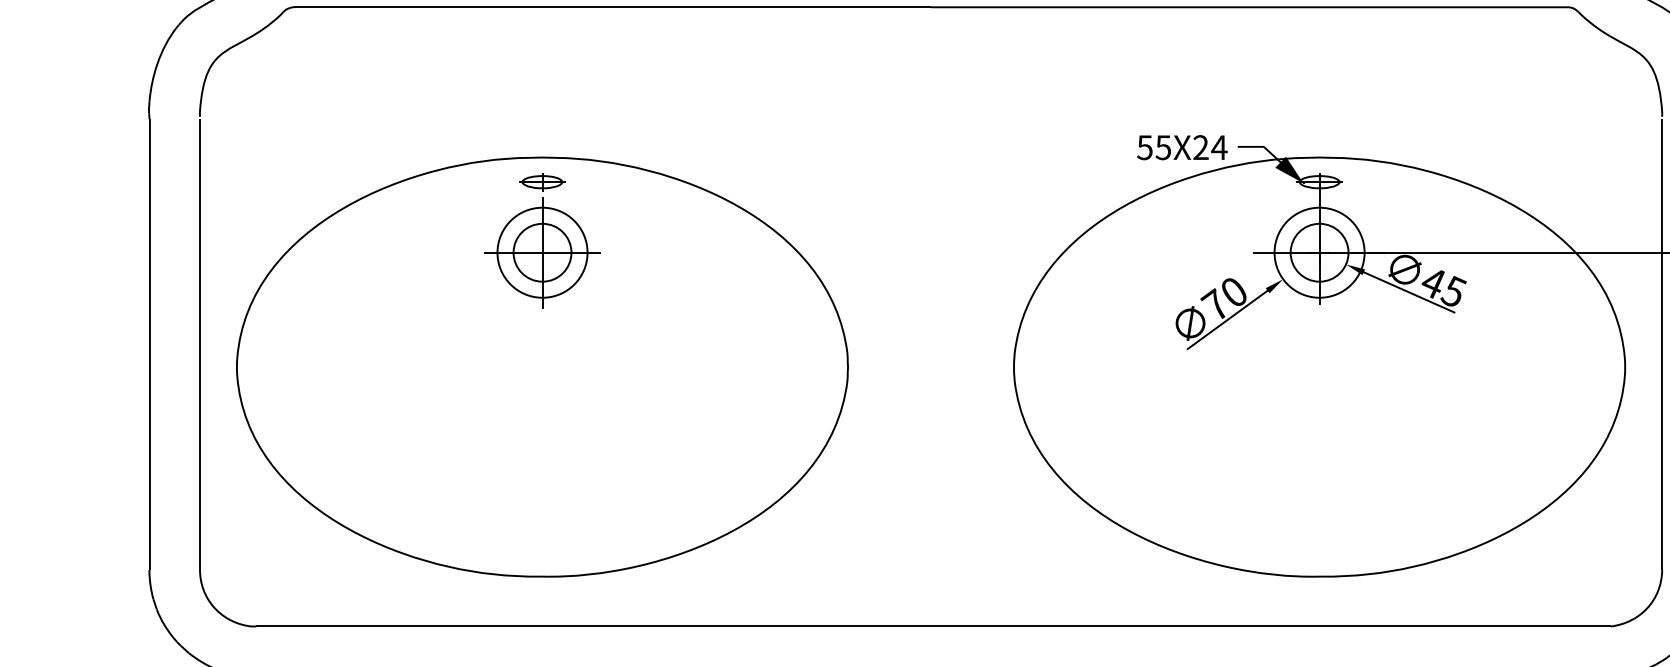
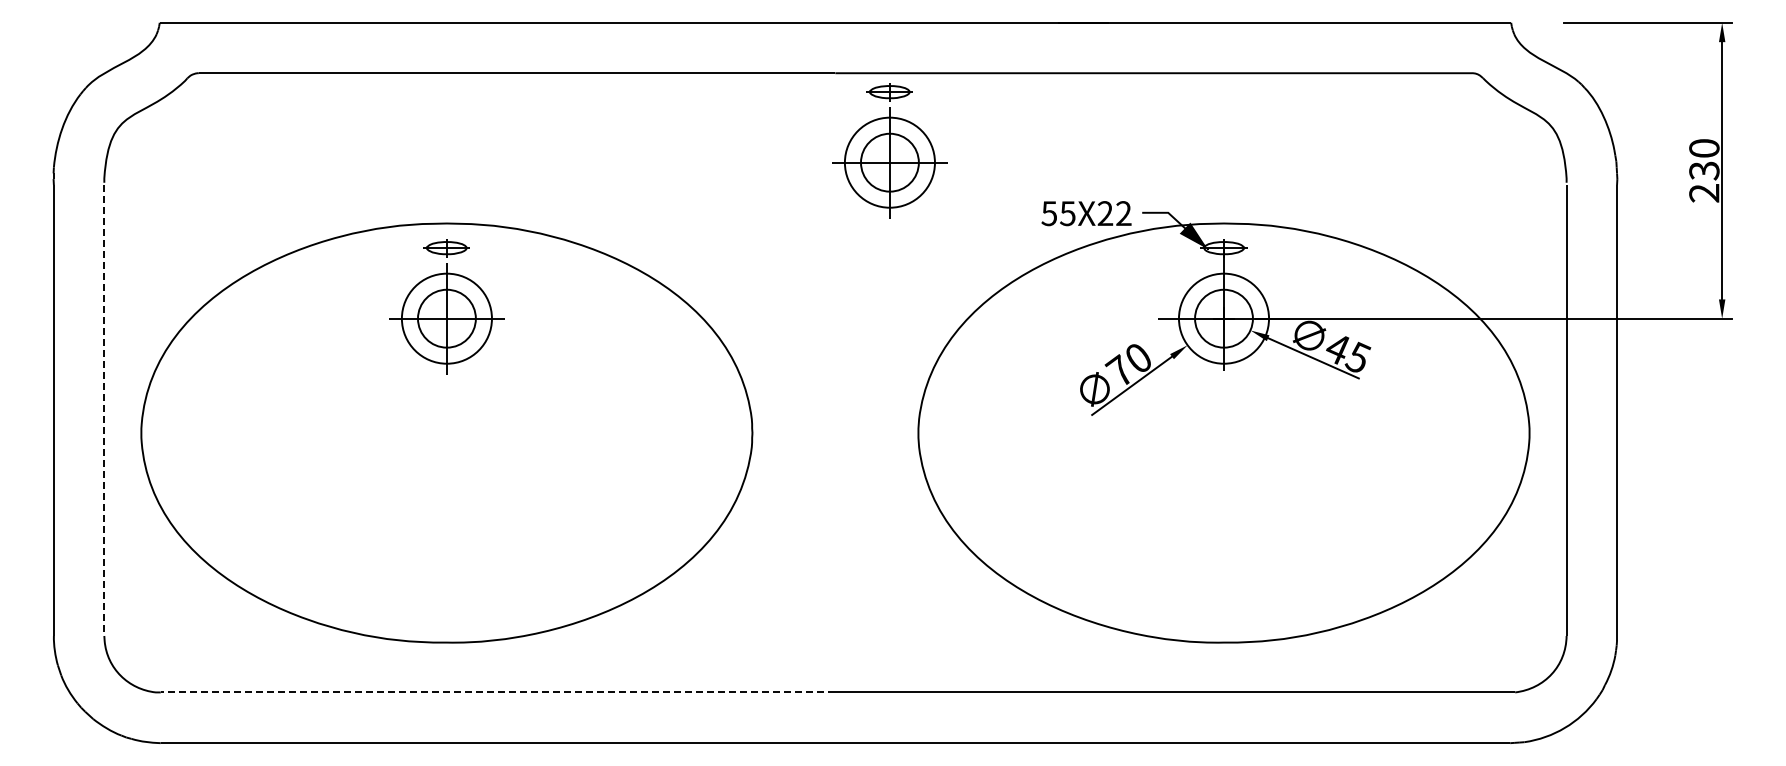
part: (985, 84) -> (889, 150), added
text: (1219, 147) -> (1123, 213), 55X24 -> 55X22
line: (200, 345) -> (104, 411), solid -> dashed
line: (593, 626) -> (497, 692), solid -> dashed

